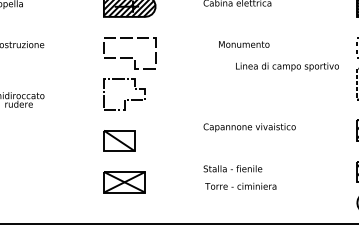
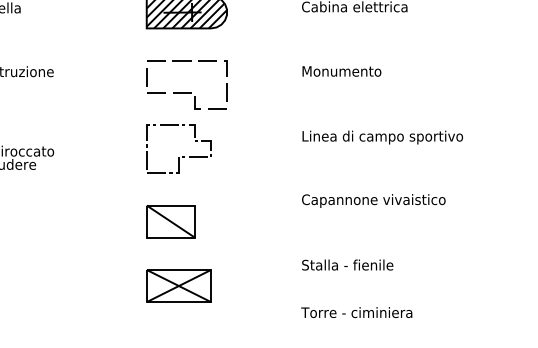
text: (244, 44) -> (342, 71), moved
text: (287, 66) -> (382, 136), moved
text: (240, 185) -> (356, 311), moved

